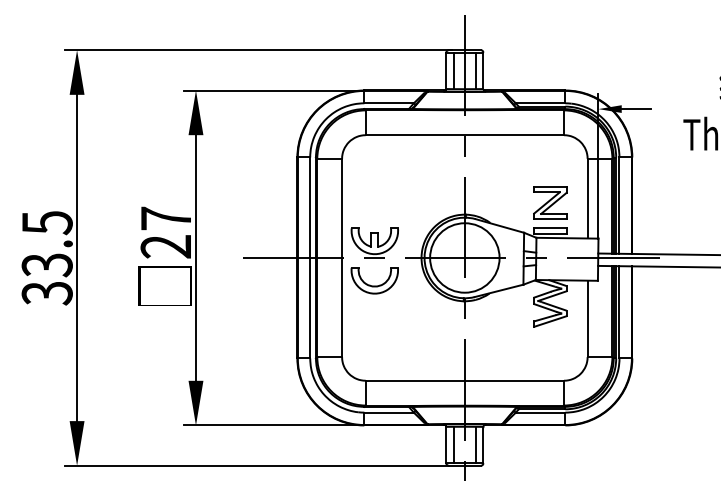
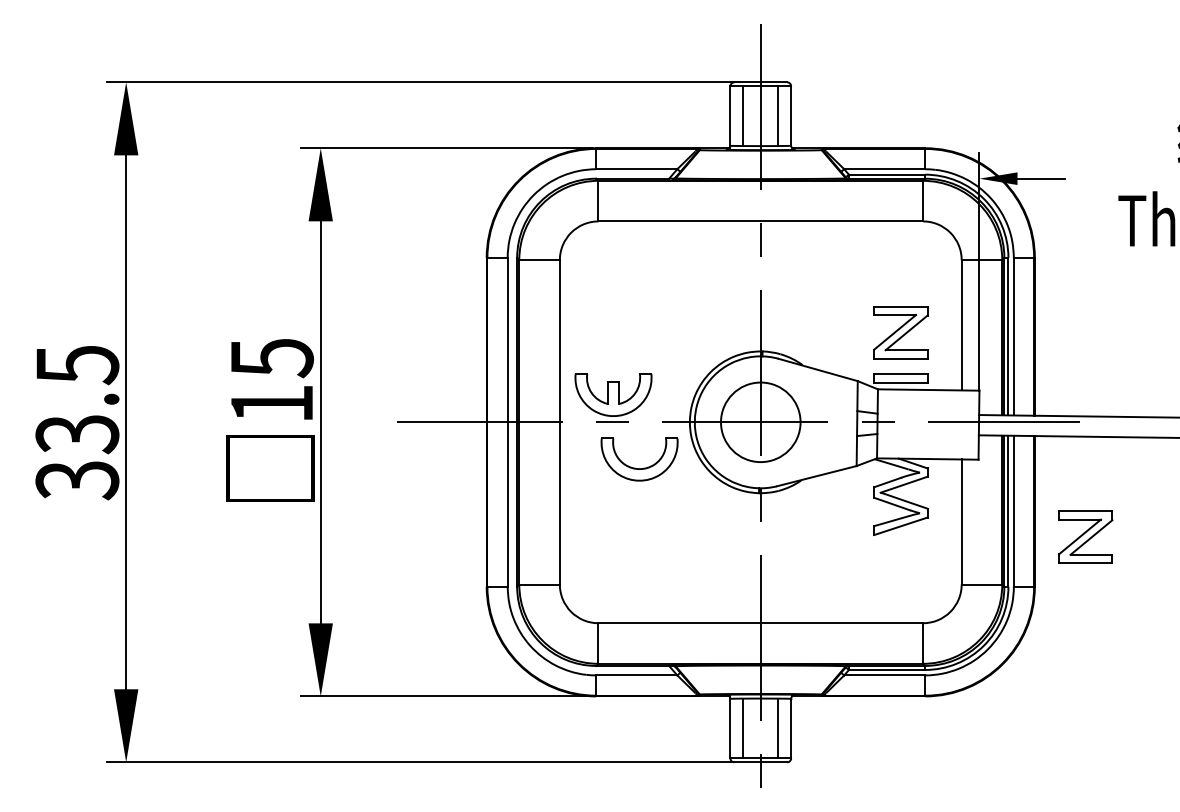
text: (165, 232) -> (270, 380), 27 -> 15
circle: (464, 257) -> (760, 421), size x0.7
part: (374, 280) -> (639, 459), moved
part: (663, 327) -> (1085, 536), added

